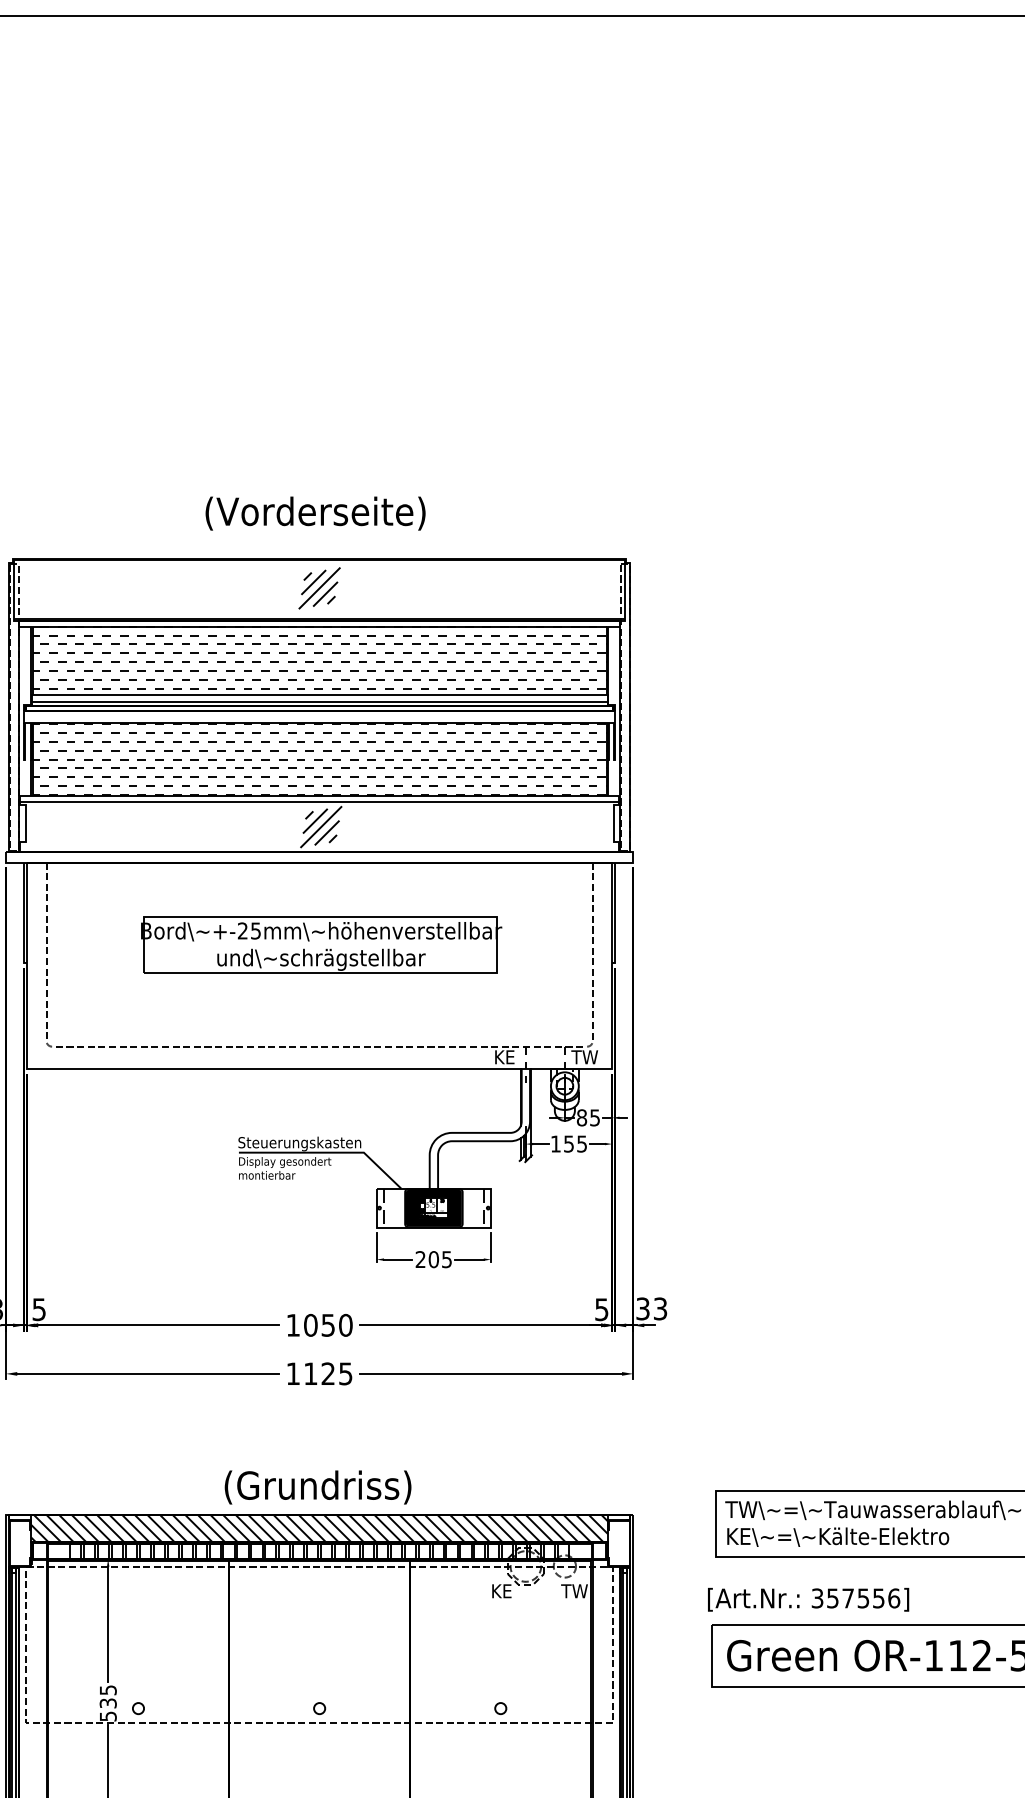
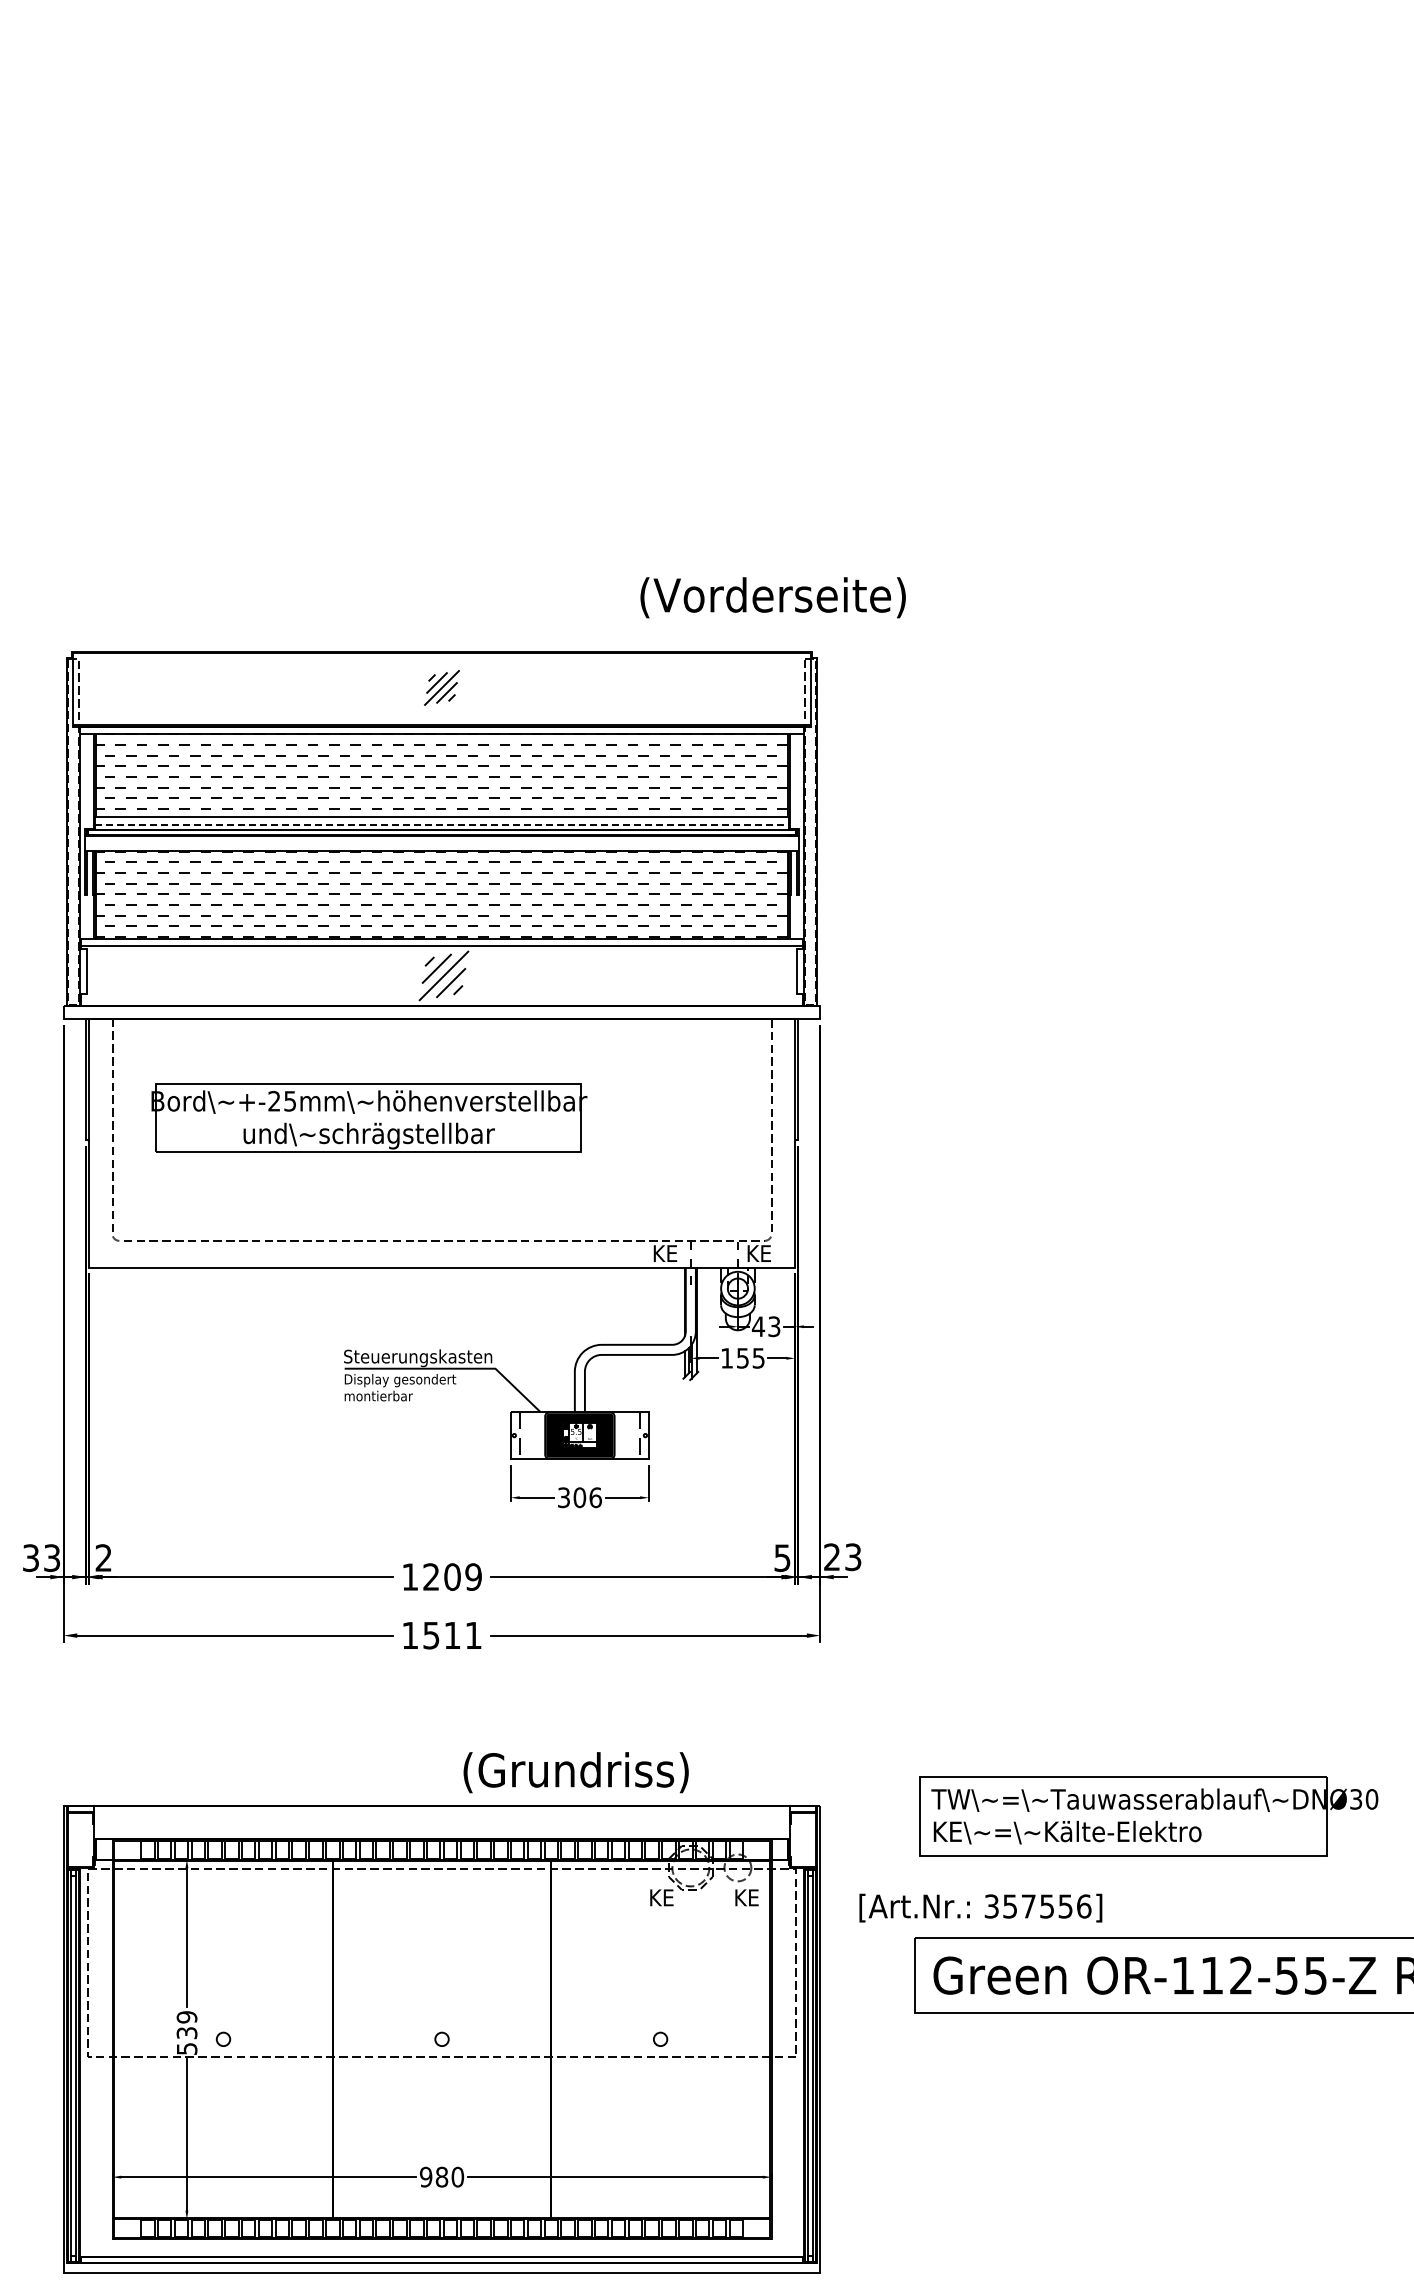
text: (315, 513) -> (772, 597), moved
part: (319, 588) -> (441, 687), size x0.7
line: (320, 702) -> (442, 825), solid -> dashed
part: (321, 944) -> (369, 1117), moved
text: (584, 1057) -> (761, 1253), TW -> KE
text: (587, 1117) -> (765, 1326), 85 -> 43
text: (433, 1259) -> (579, 1497), 205 -> 306
text: (39, 1309) -> (103, 1557), 5 -> 2
text: (643, 1309) -> (832, 1557), 33 -> 23
text: (328, 1324) -> (452, 1576), 1050 -> 1209
text: (328, 1373) -> (452, 1635), 1125 -> 1511
text: (317, 1487) -> (575, 1772), moved
hatch: (320, 1528) -> (442, 1822), removed
text: (574, 1590) -> (749, 1897), TW -> KE
text: (808, 1599) -> (980, 1907), moved
text: (107, 1690) -> (186, 2017), 535 -> 539

